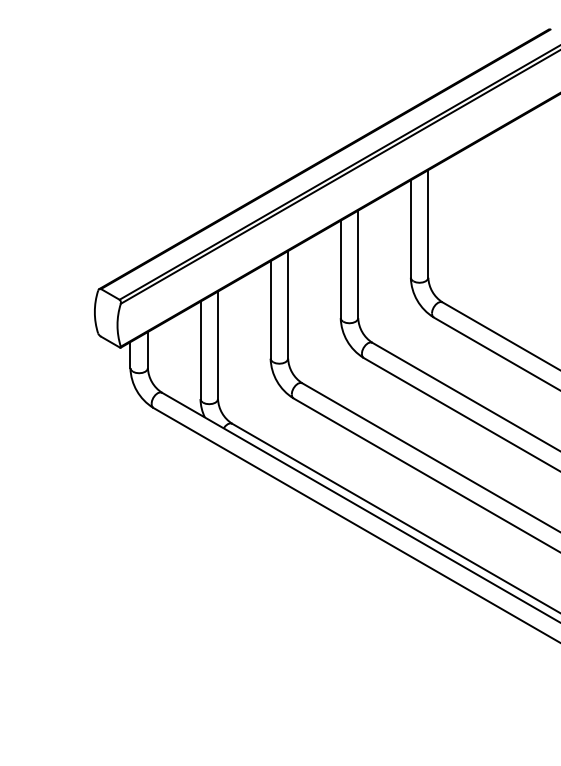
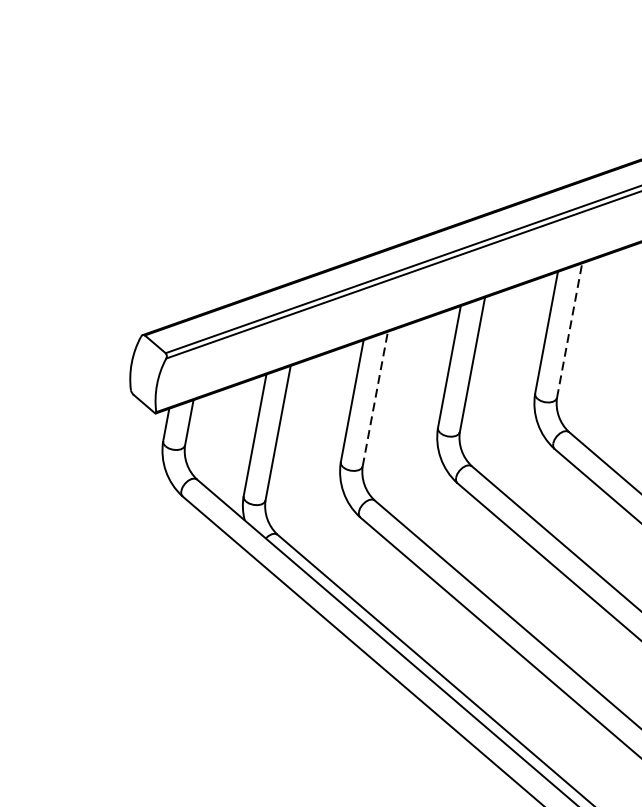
line: (428, 223) -> (569, 330), solid -> dashed
line: (288, 304) -> (375, 398), solid -> dashed

